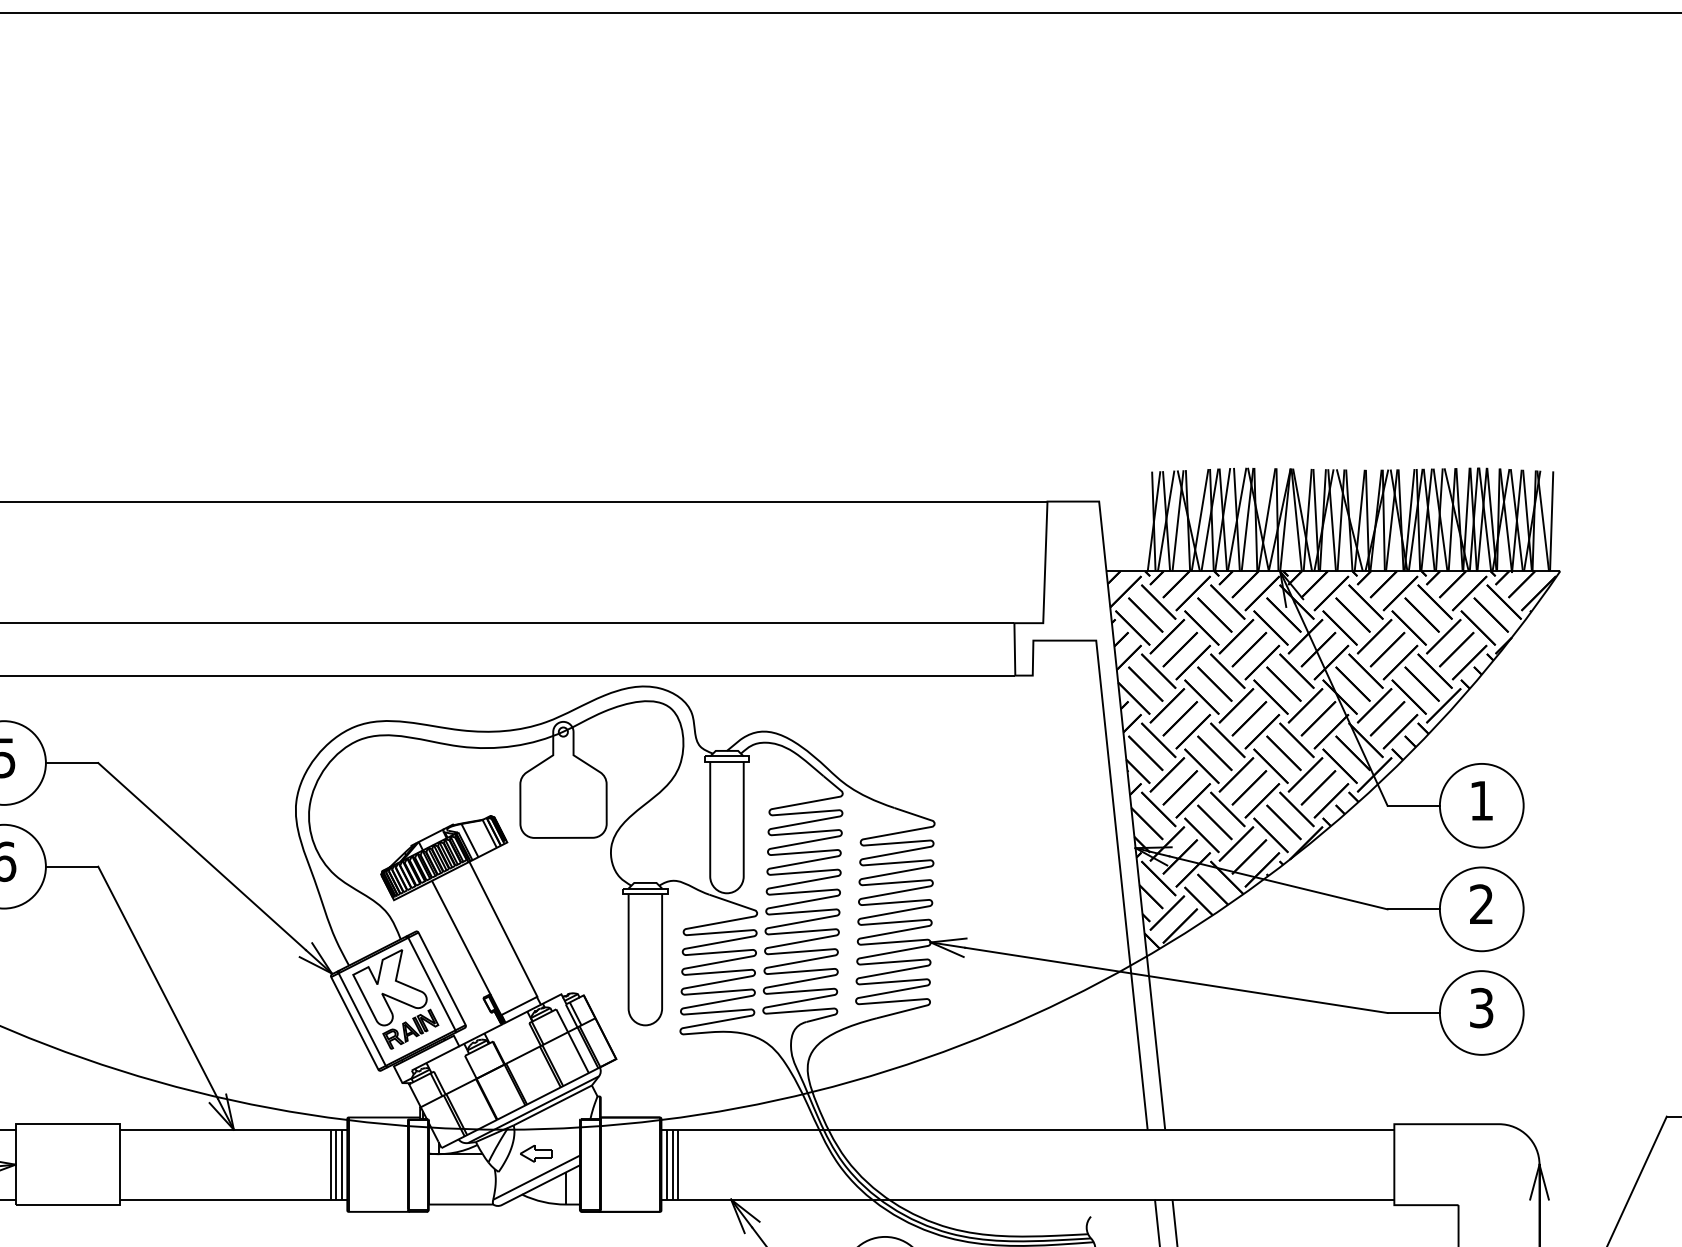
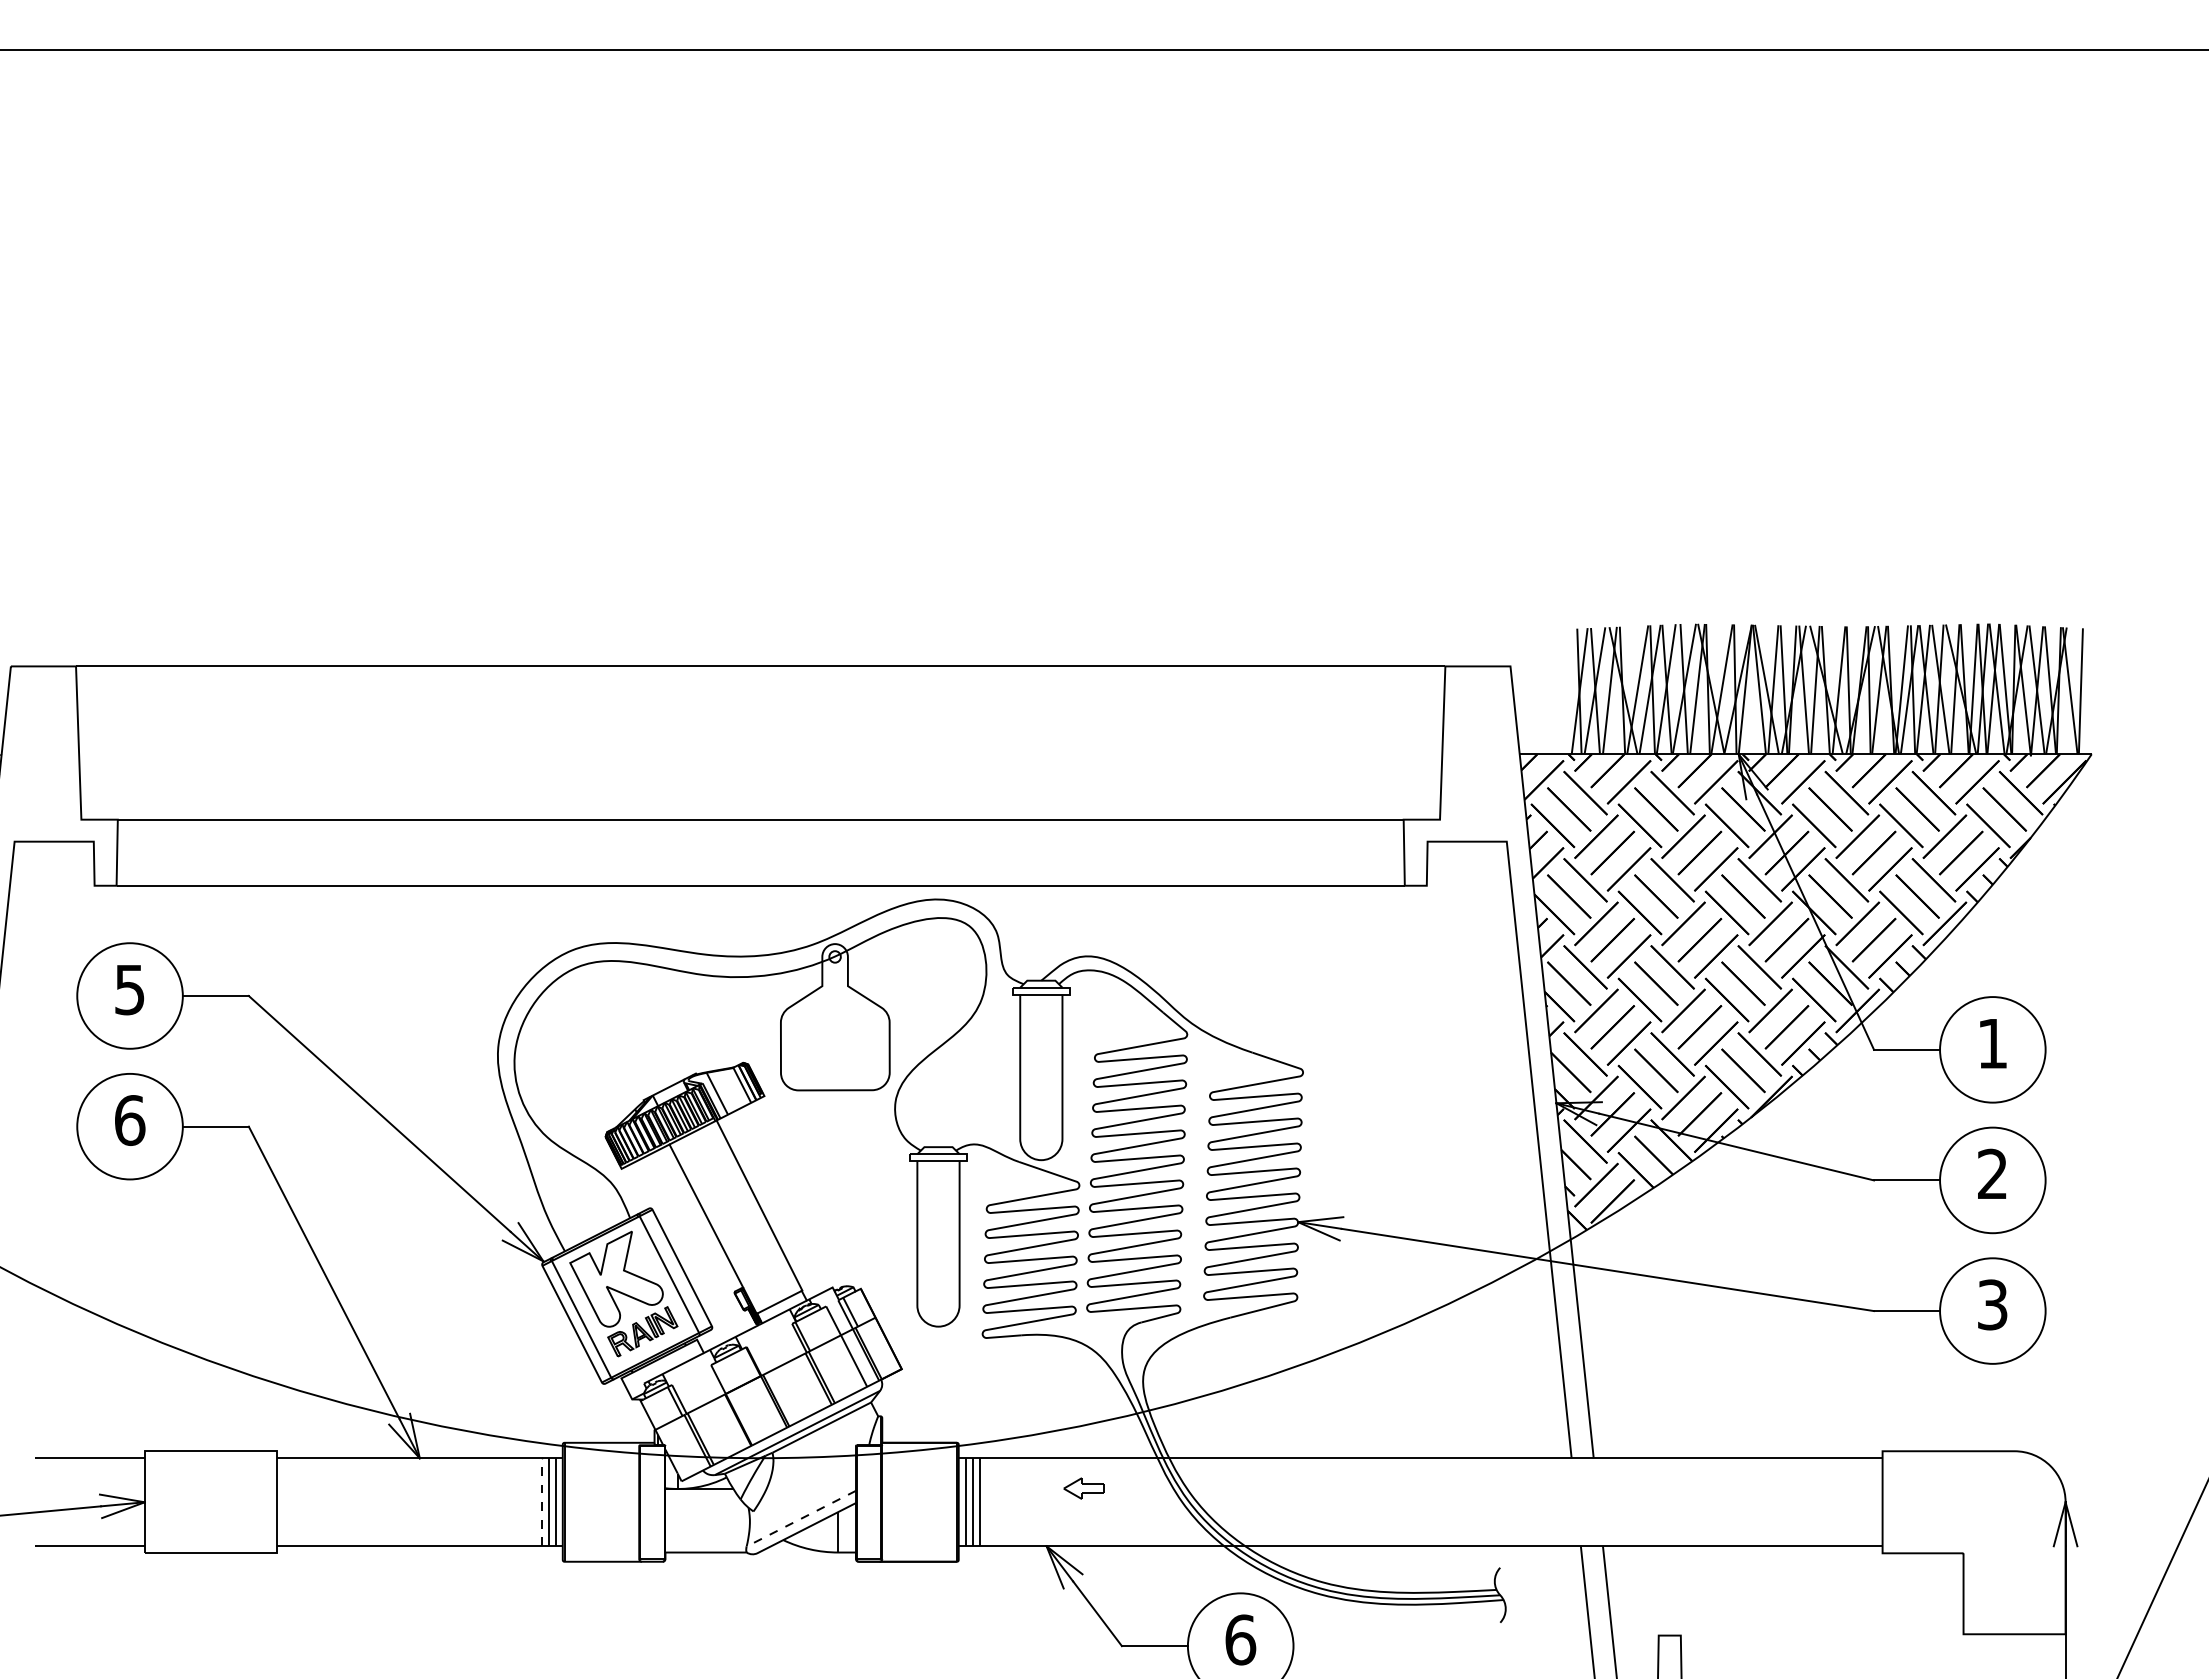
part: (535, 1153) -> (1083, 1488), moved
line: (330, 1164) -> (541, 1502), solid -> dashed
line: (535, 1177) -> (800, 1518), solid -> dashed

